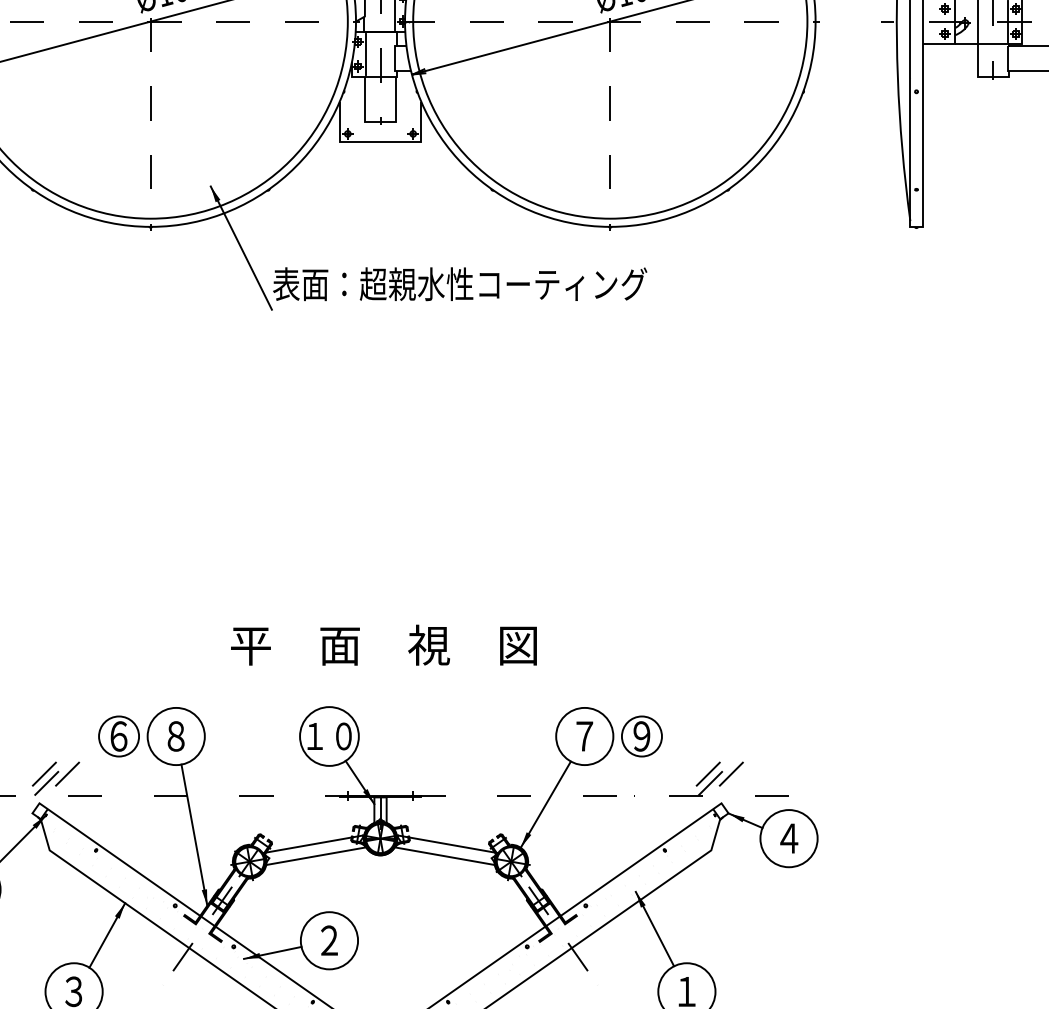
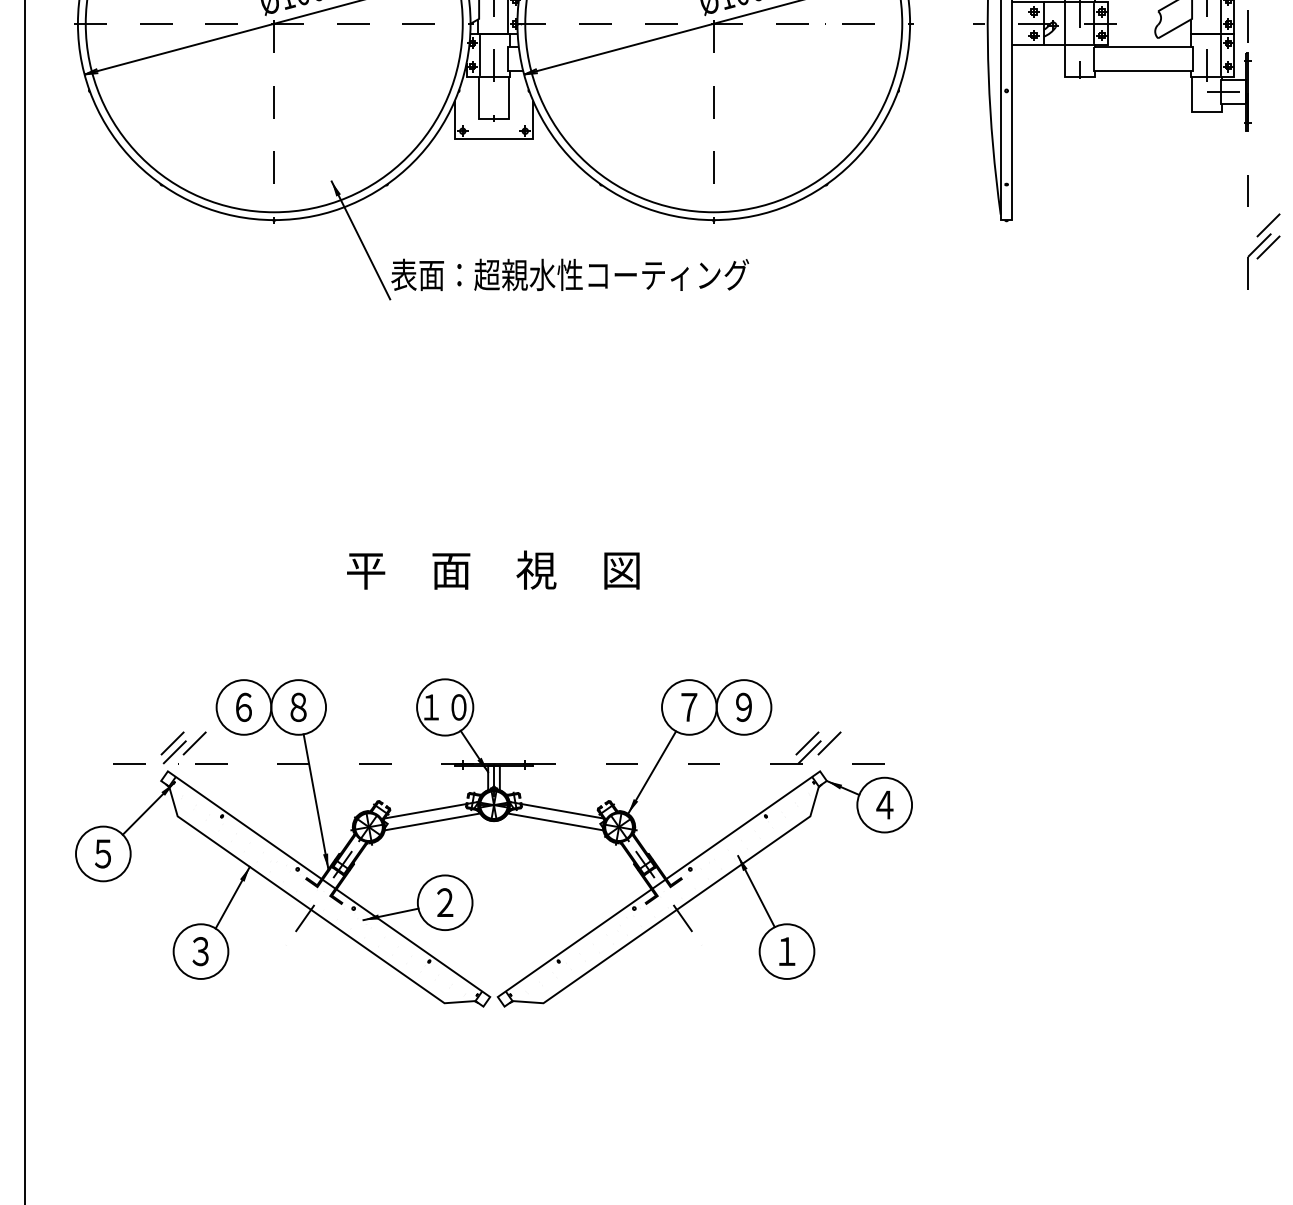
text: (384, 644) -> (493, 569), moved
circle: (118, 736) -> (243, 707), size x1.43
circle: (641, 736) -> (743, 707), size x1.43

